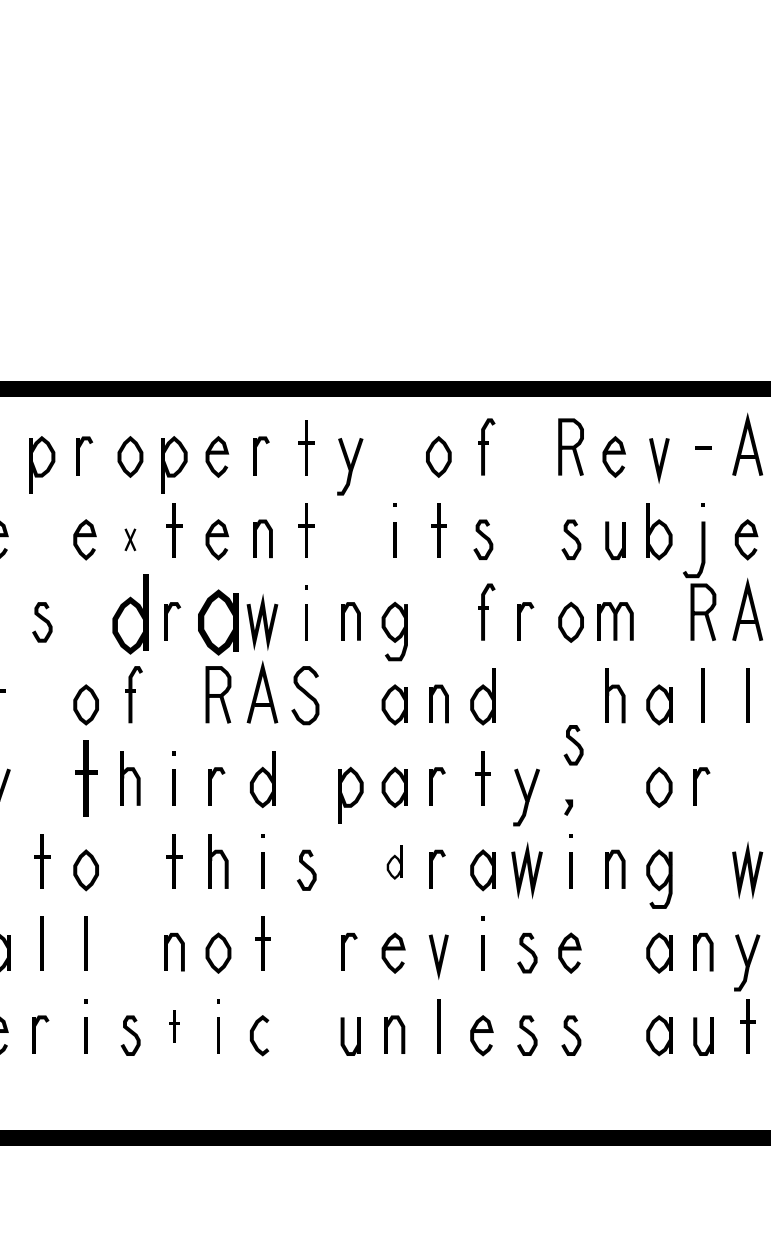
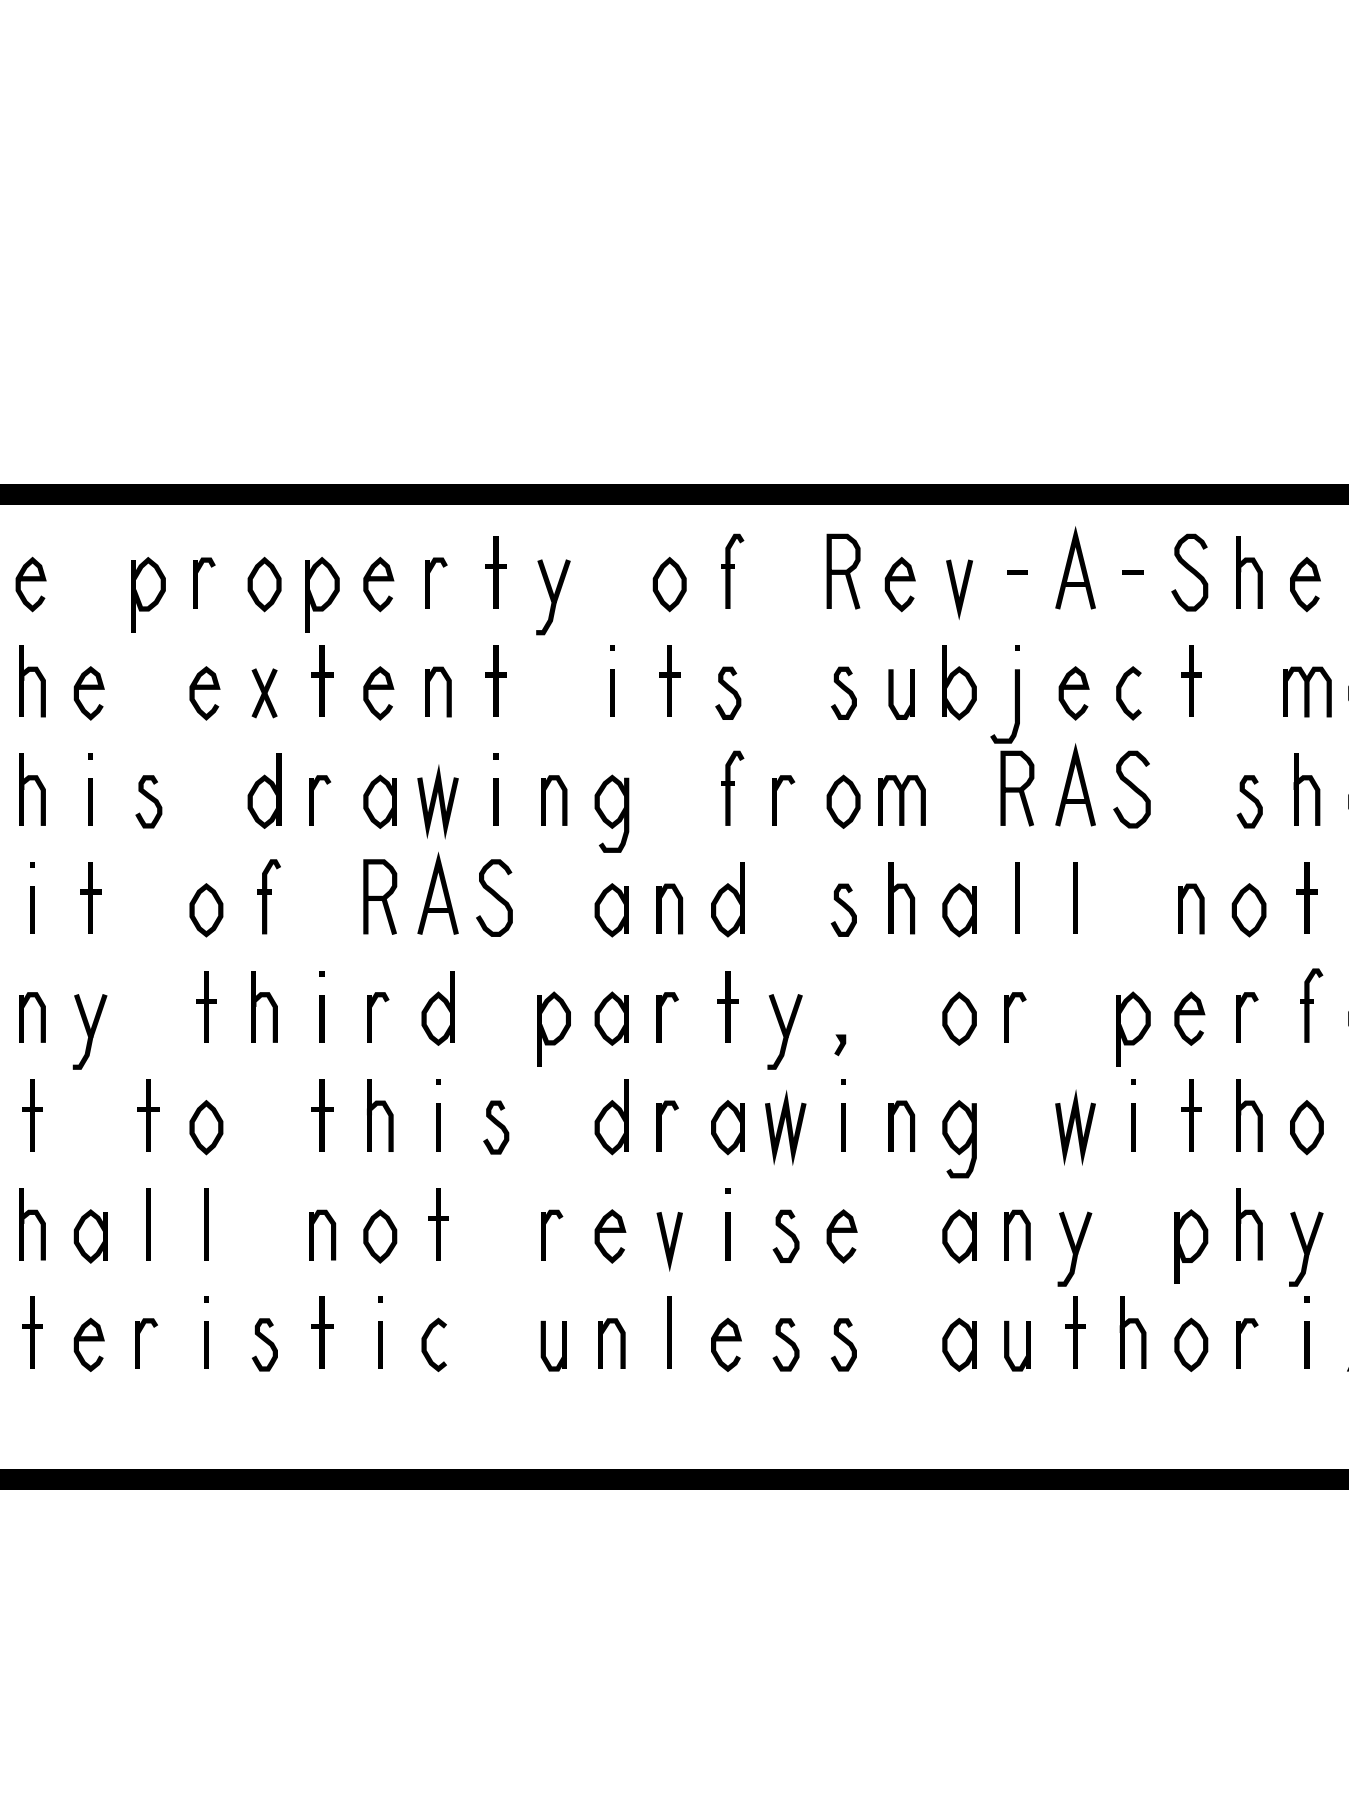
part: (130, 539) -> (264, 693), size x1.67
part: (130, 613) -> (264, 790), size x0.71
part: (217, 622) -> (379, 801), size x0.62
curve: (574, 743) -> (844, 908), moved
part: (86, 778) -> (206, 1006), size x0.71
part: (394, 862) -> (611, 1117), size x1.67
part: (174, 1026) -> (322, 1332), size x1.67

